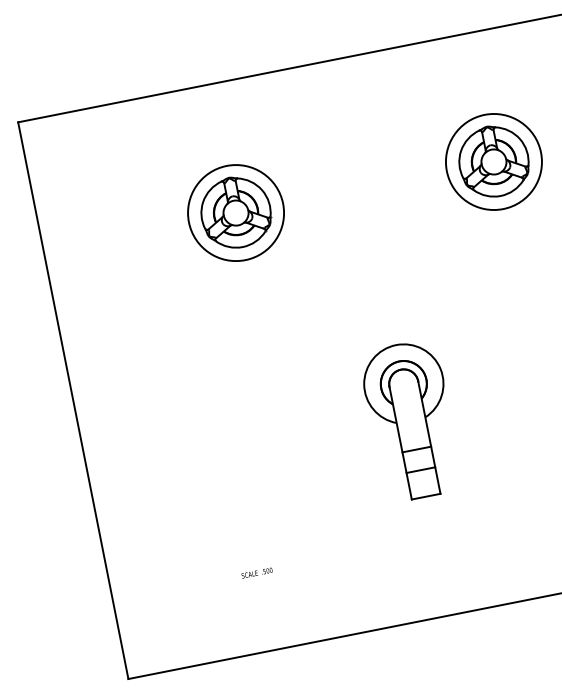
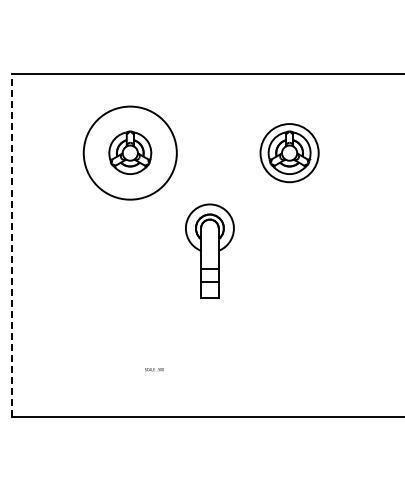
circle: (236, 213) -> (130, 153), size x1.6
line: (73, 400) -> (11, 245), solid -> dashed
part: (410, 419) -> (209, 250), moved
text: (257, 572) -> (154, 369), moved

